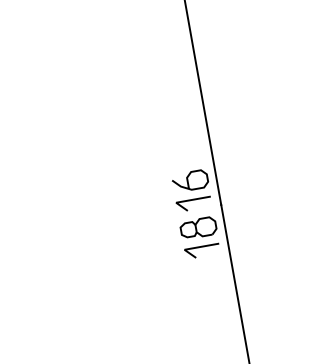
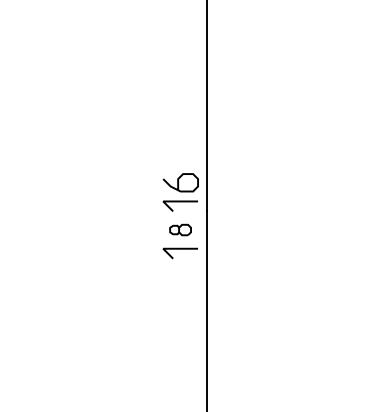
part: (198, 227) -> (180, 229), size x0.6

